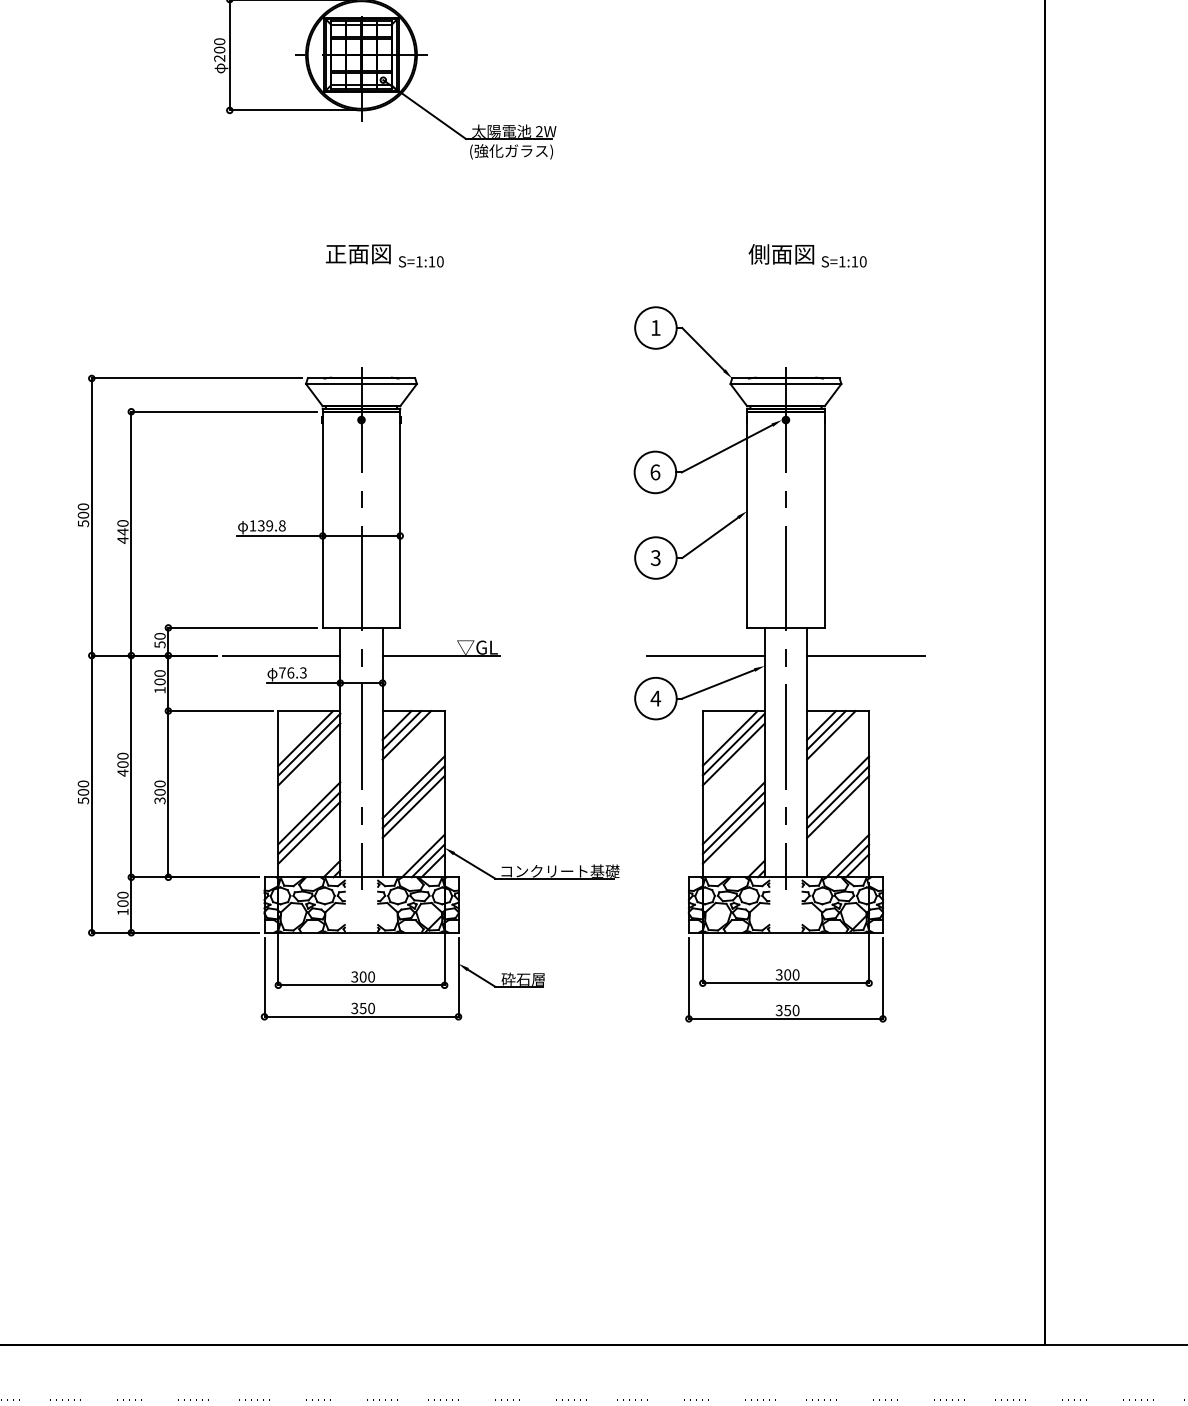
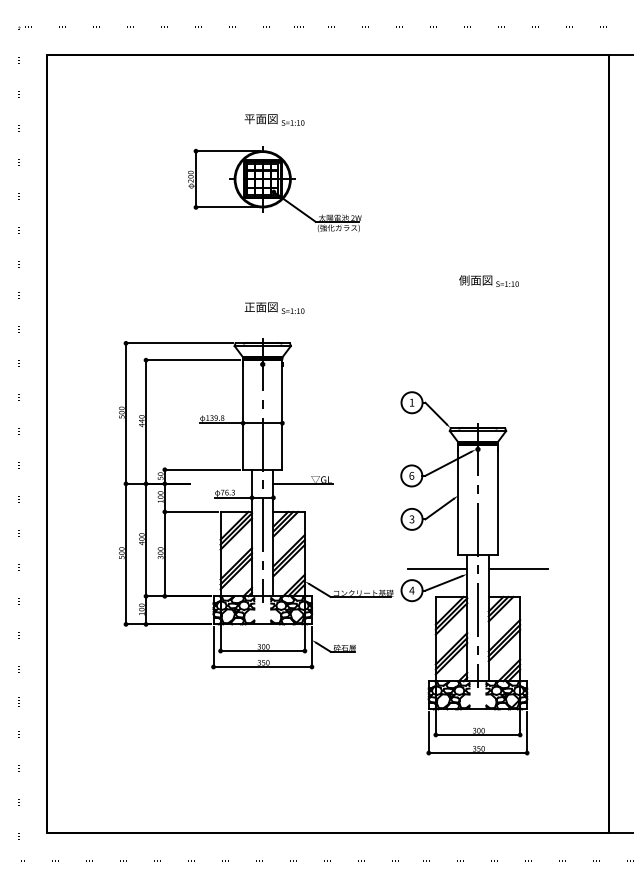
text: (384, 254) -> (274, 307), moved
line: (282, 654) -> (222, 483), removed
part: (779, 664) -> (474, 573), moved

